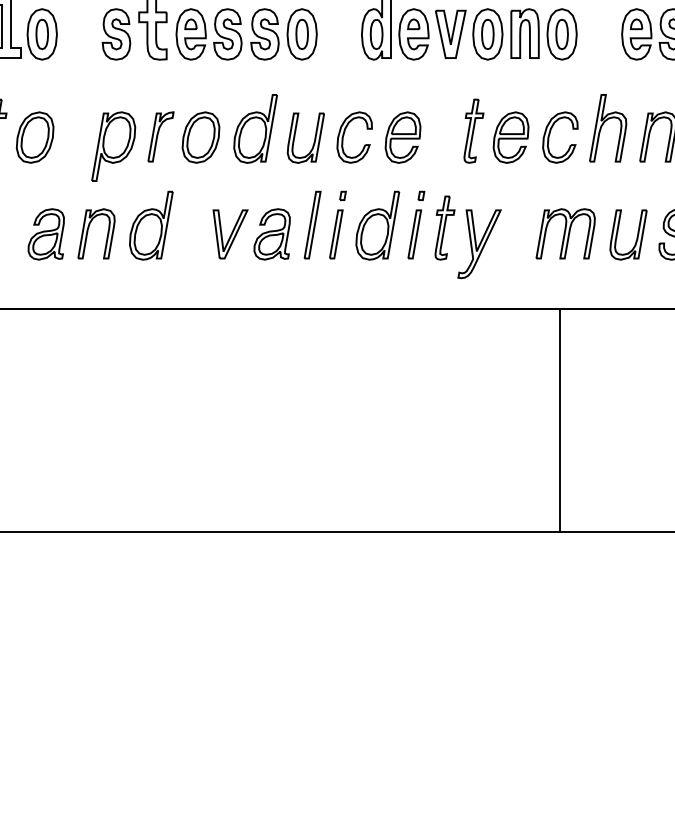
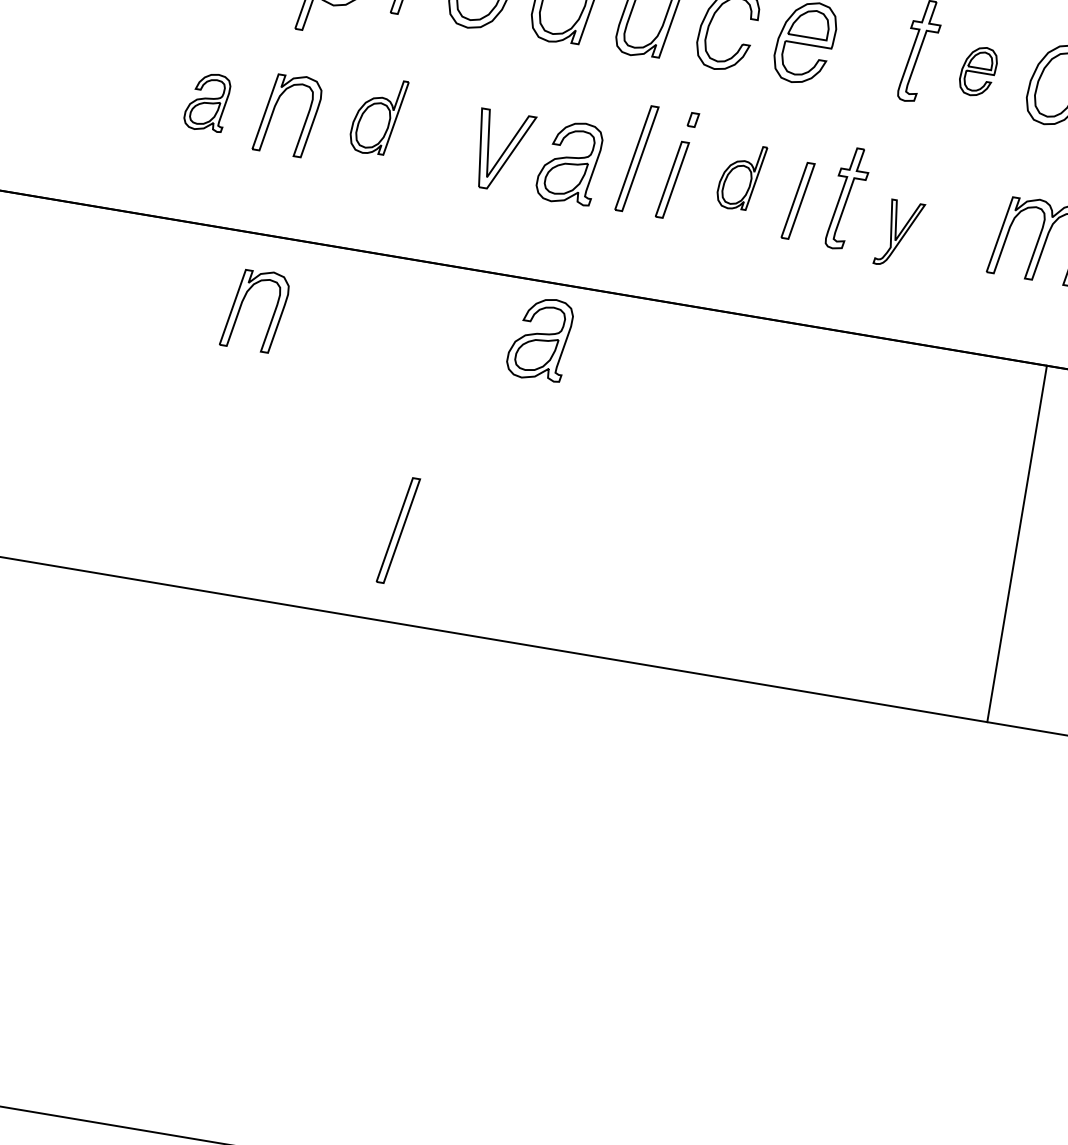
part: (510, 137) -> (977, 71), size x0.6
part: (421, 195) -> (819, 140), removed
part: (151, 225) -> (378, 116), size x0.7
part: (377, 225) -> (740, 176), size x0.6
part: (45, 234) -> (206, 101), size x0.7
part: (479, 244) -> (899, 234), size x0.6
part: (271, 344) -> (538, 338), added
part: (88, 354) -> (243, 305), added
line: (559, 420) -> (1017, 544), moved
part: (205, 474) -> (398, 529), added

